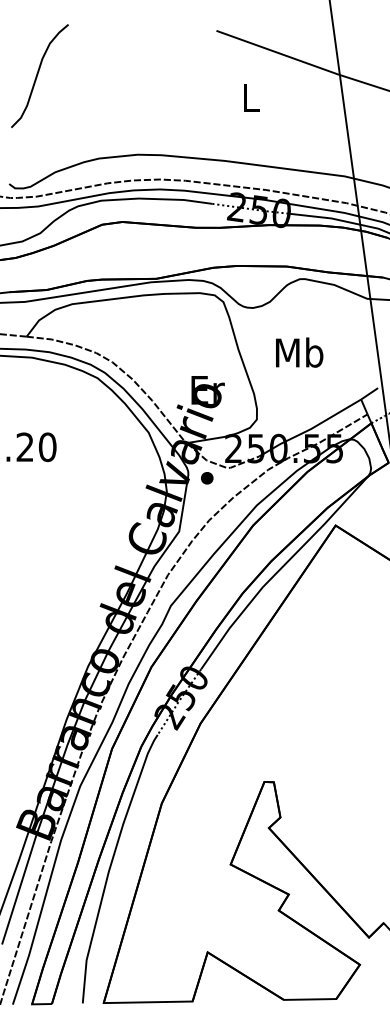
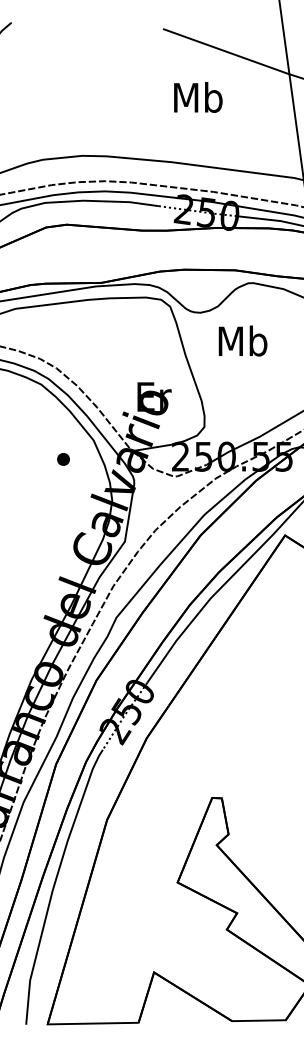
text: (250, 97) -> (197, 97), L -> Mb
text: (299, 352) -> (242, 340), moved
part: (207, 478) -> (63, 459), moved

